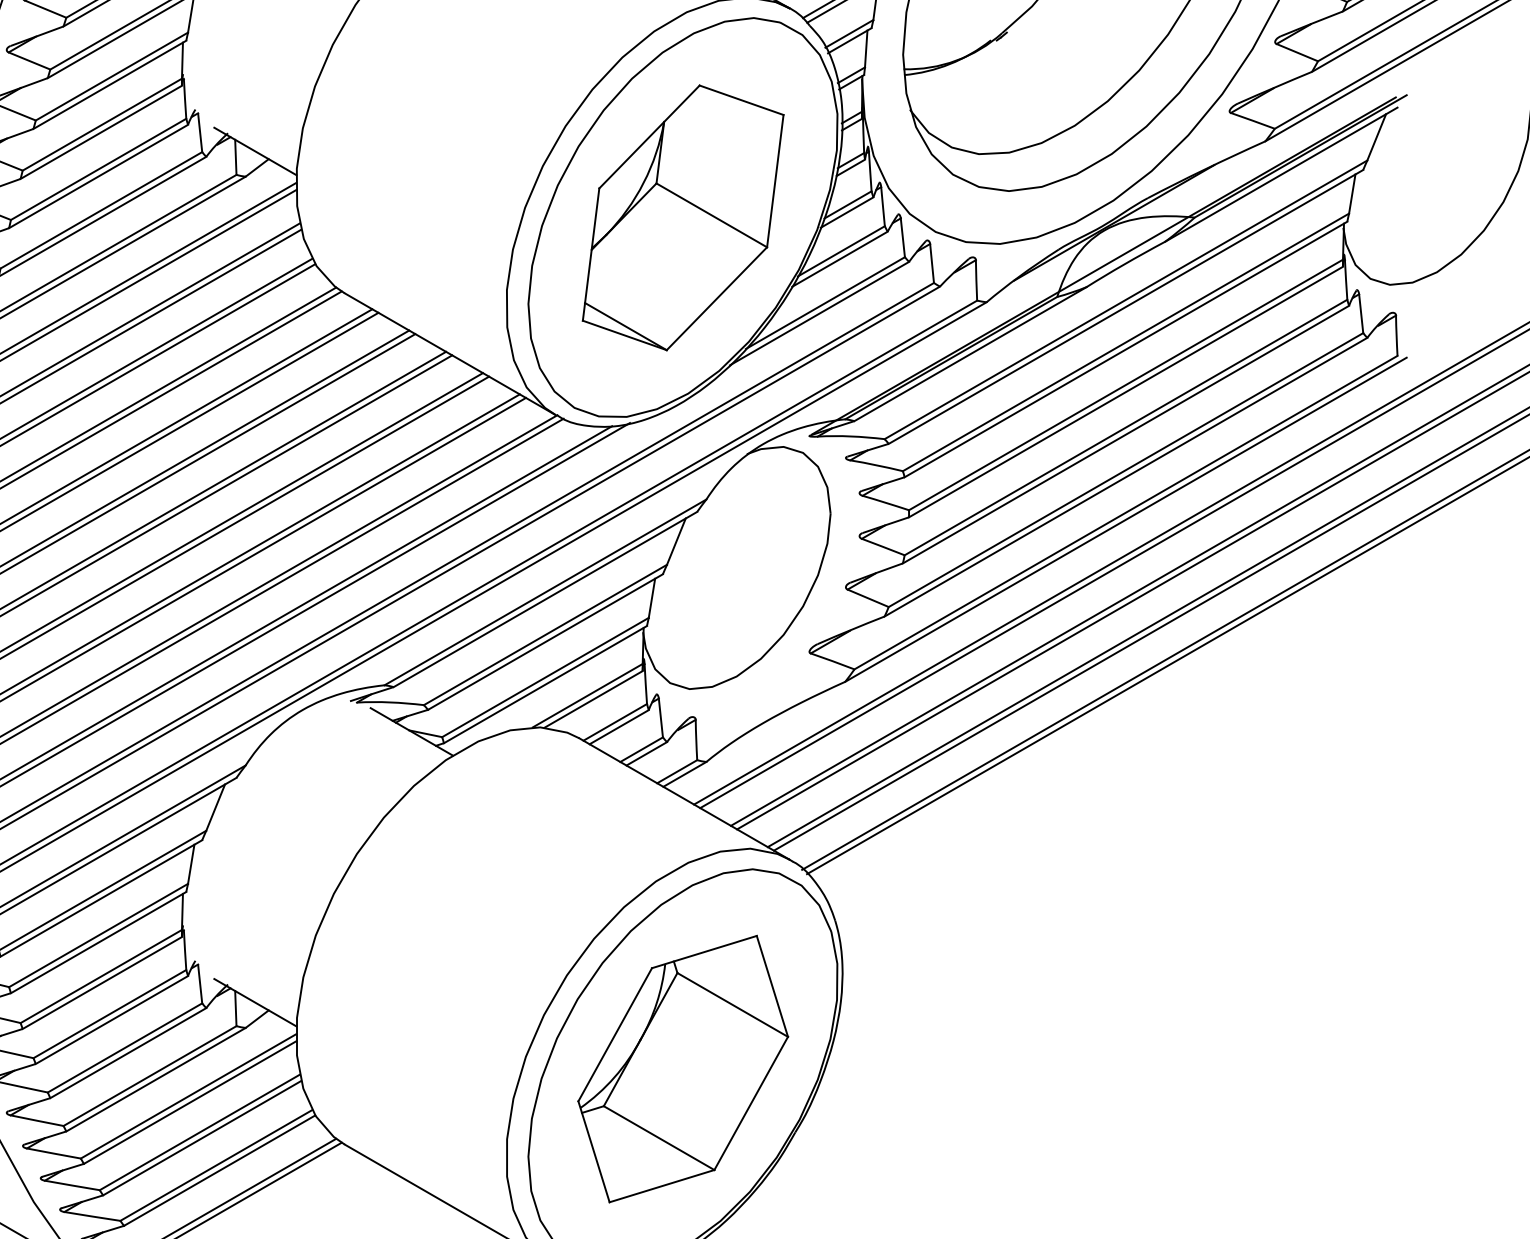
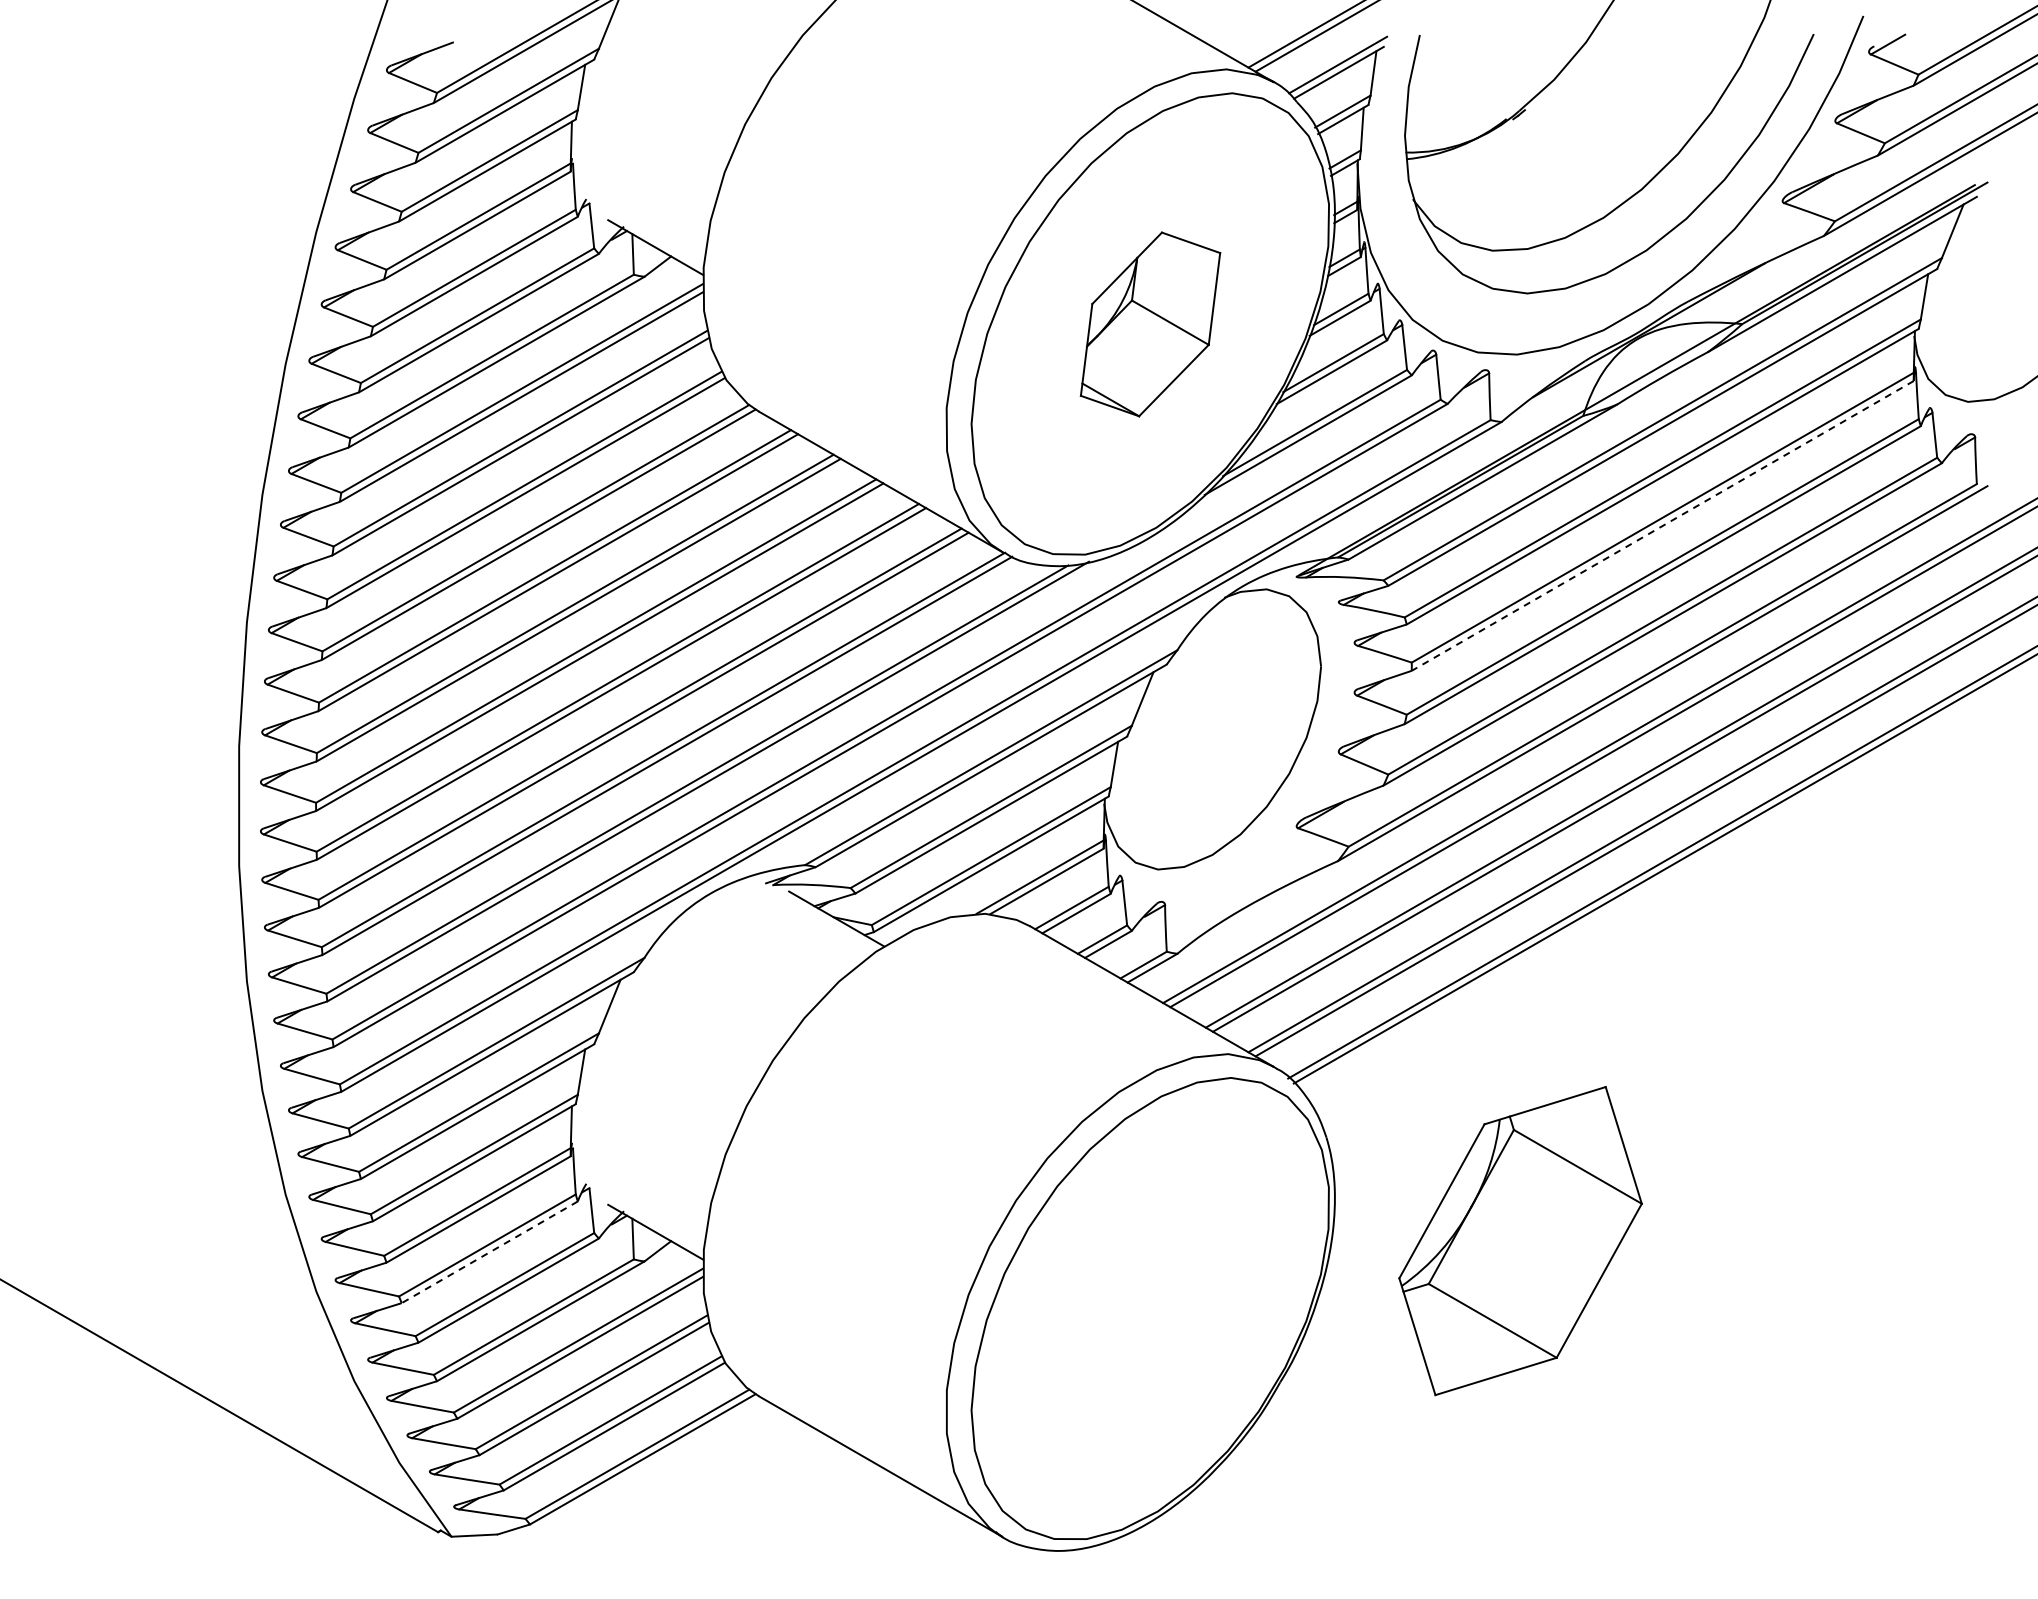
part: (683, 217) -> (1150, 324), size x0.6
line: (1125, 391) -> (1662, 525), solid -> dashed
line: (111, 1020) -> (489, 1252), solid -> dashed
part: (683, 1069) -> (1520, 1241), moved

